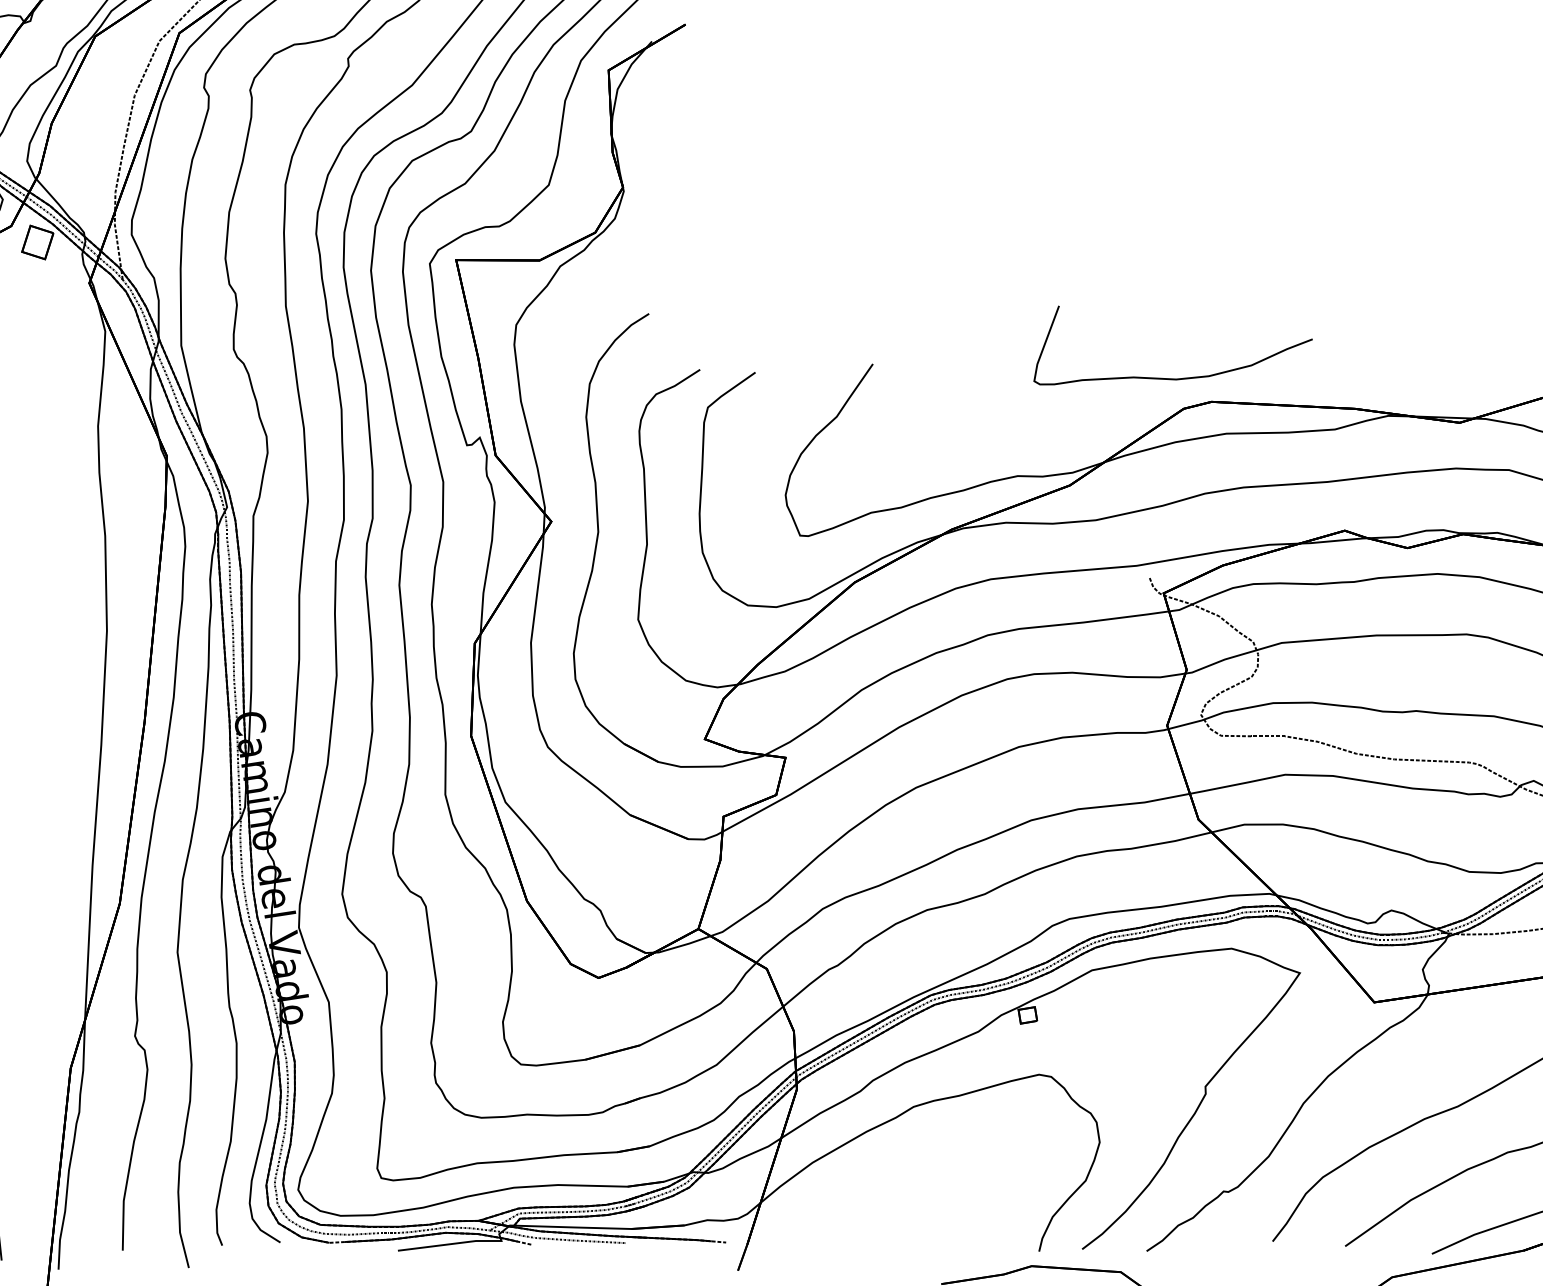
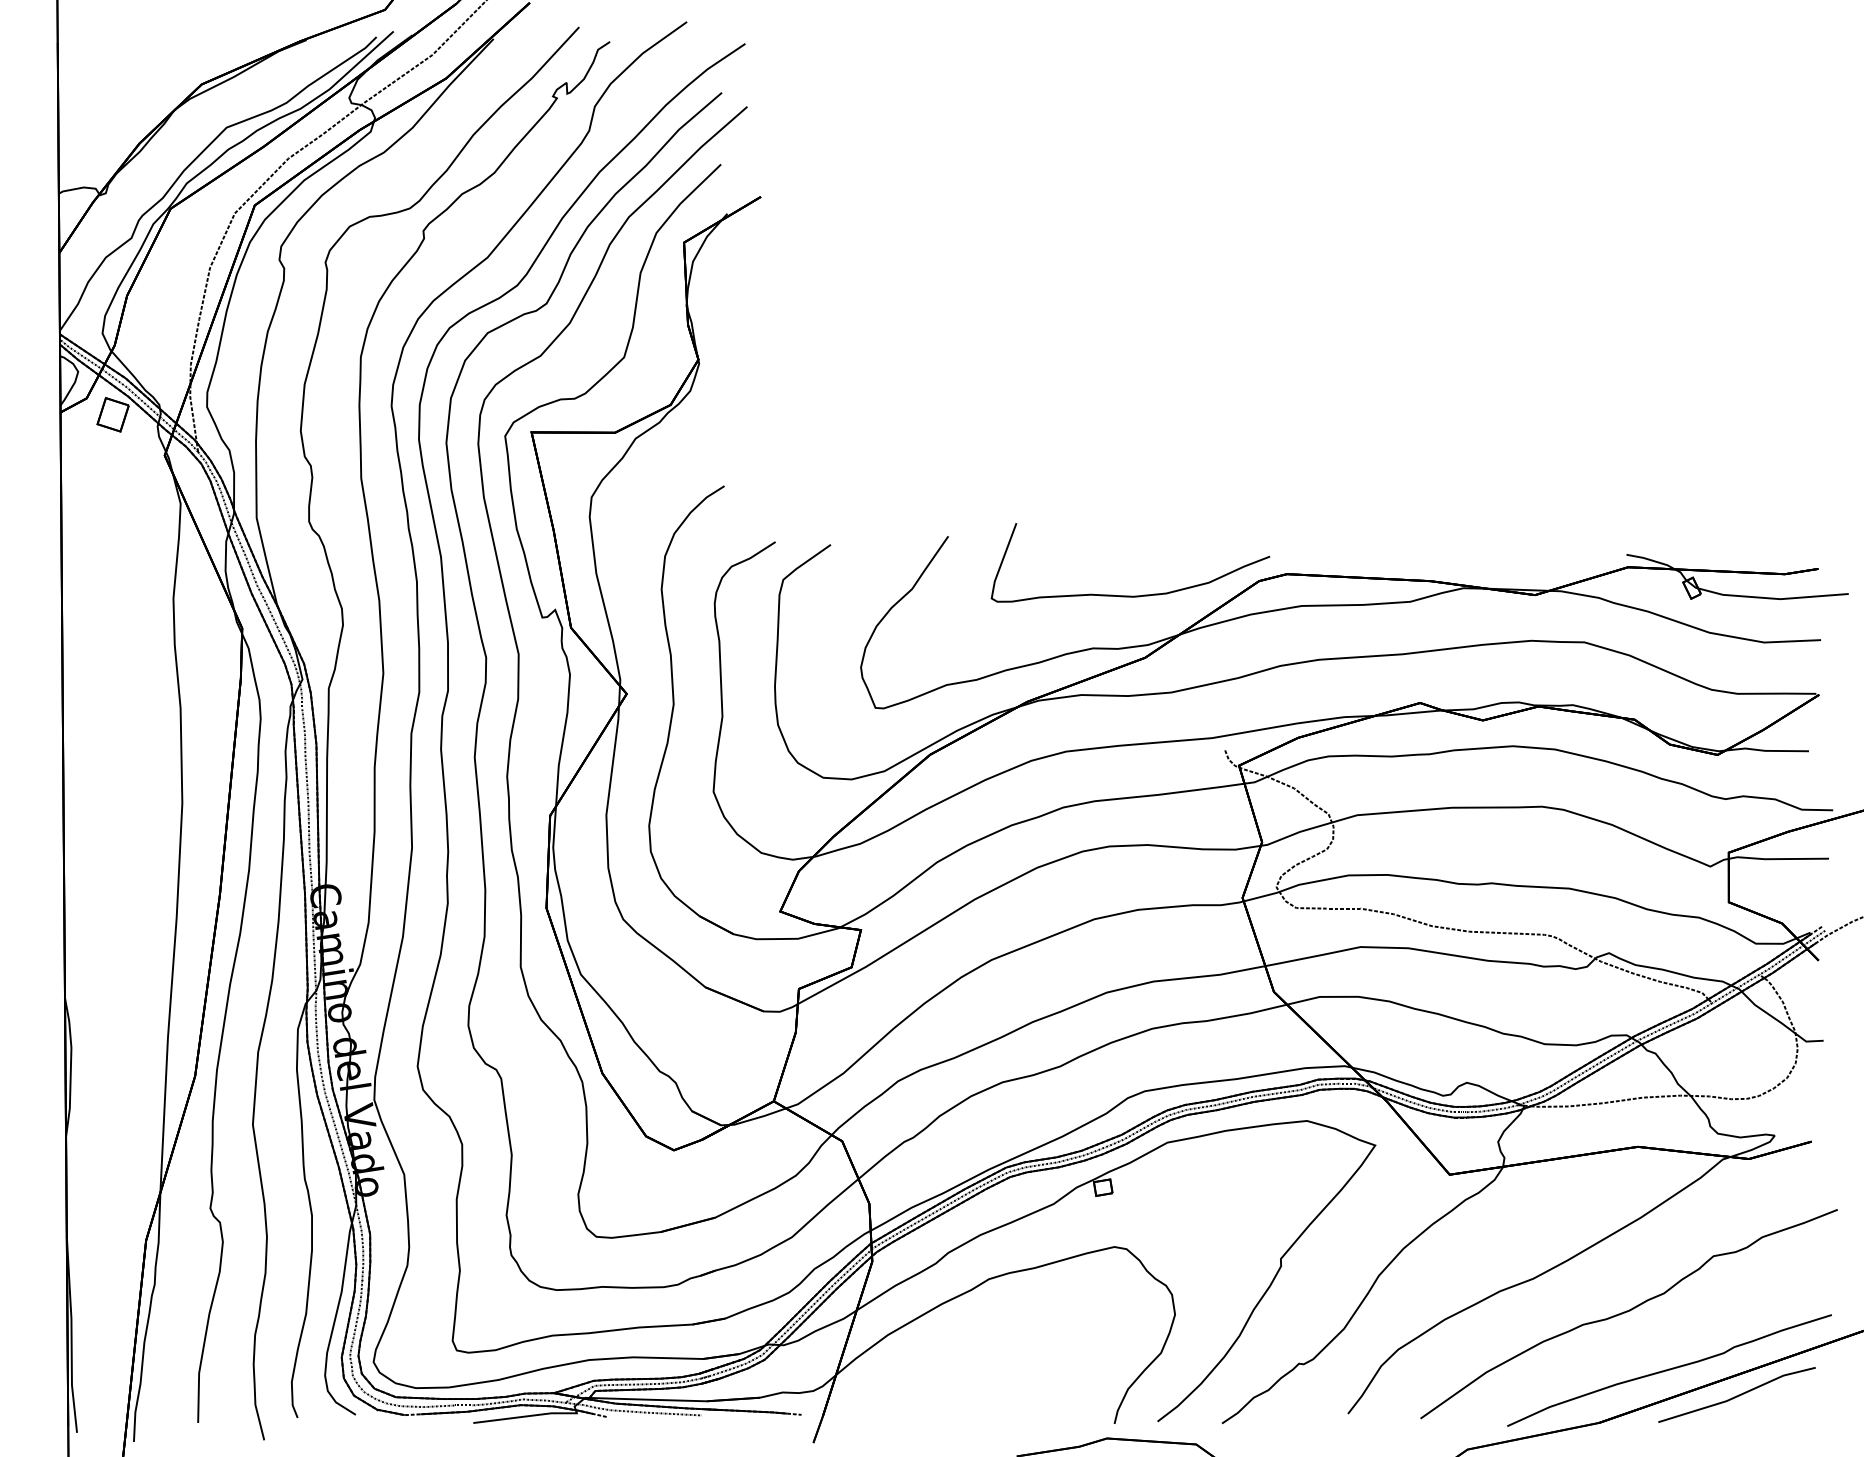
curve: (1173, 378) -> (1130, 595), moved

